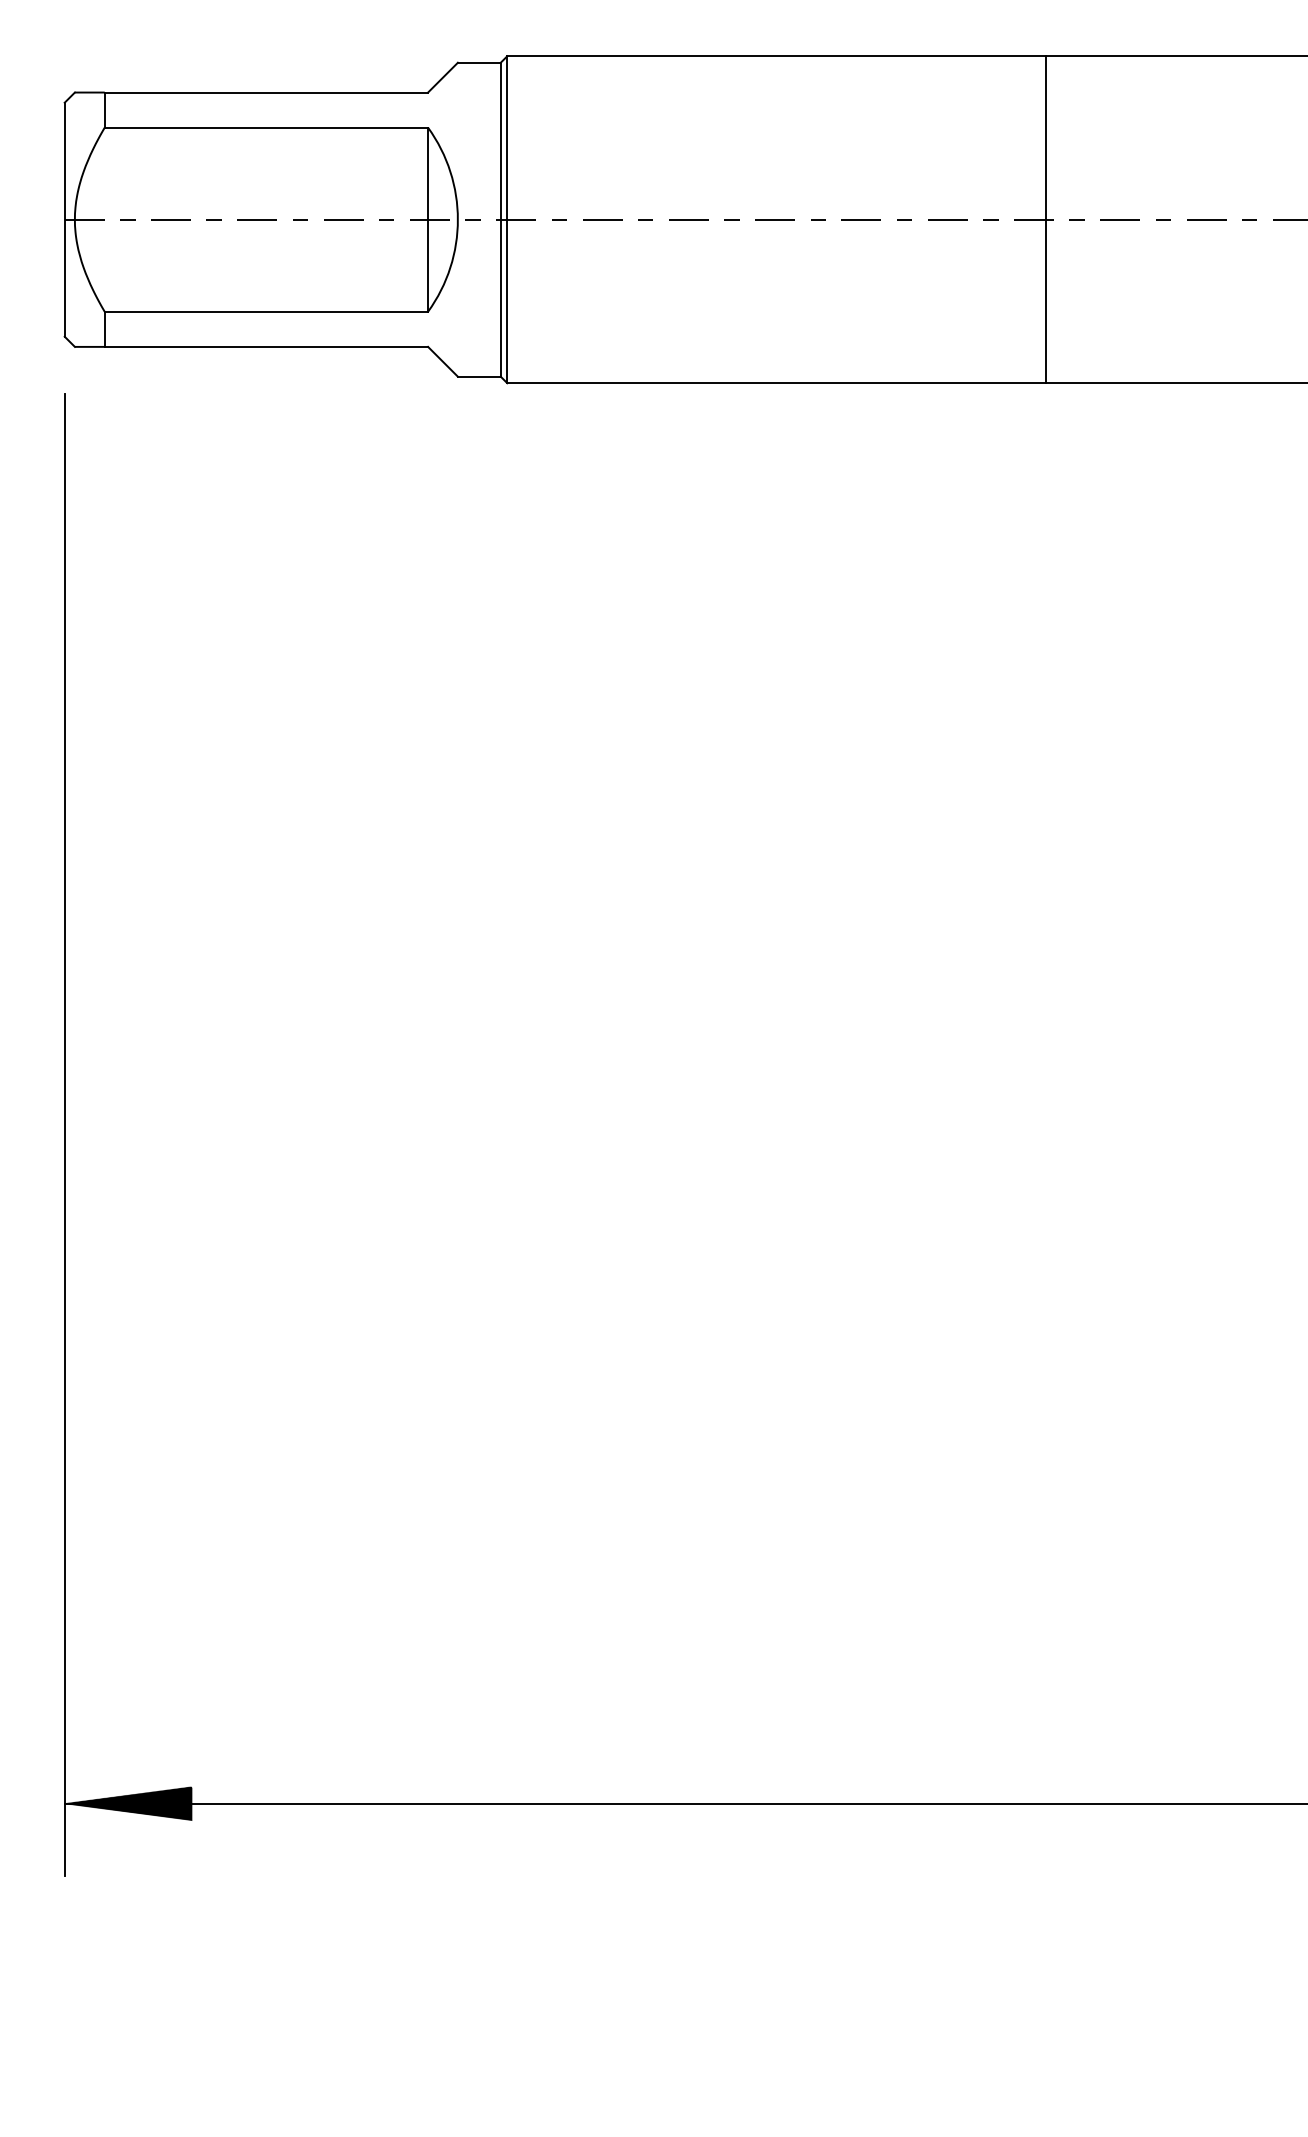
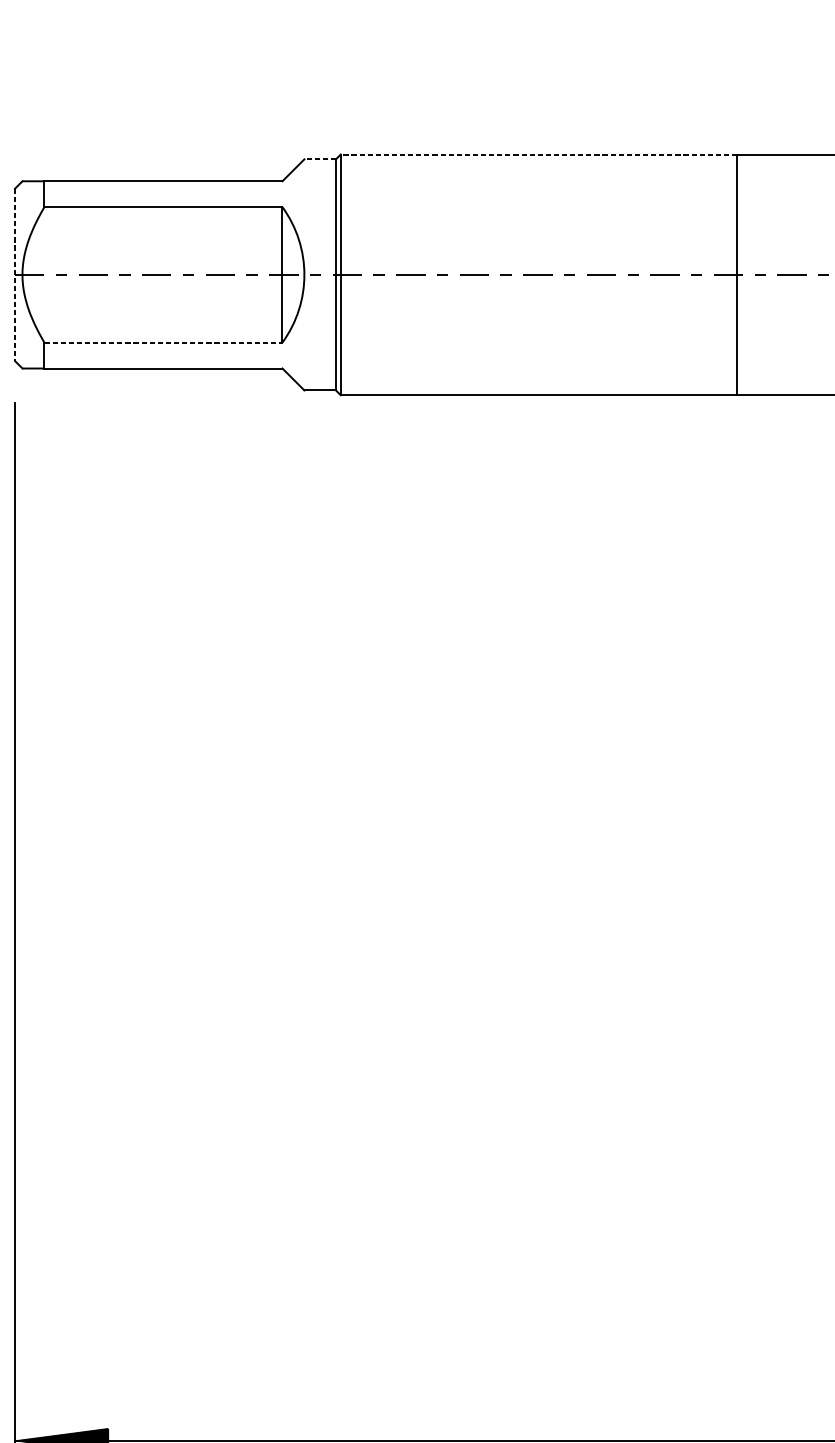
line: (776, 56) -> (538, 154), solid -> dashed
line: (478, 62) -> (319, 159), solid -> dashed
line: (64, 220) -> (14, 275), solid -> dashed
line: (266, 311) -> (163, 342), solid -> dashed

